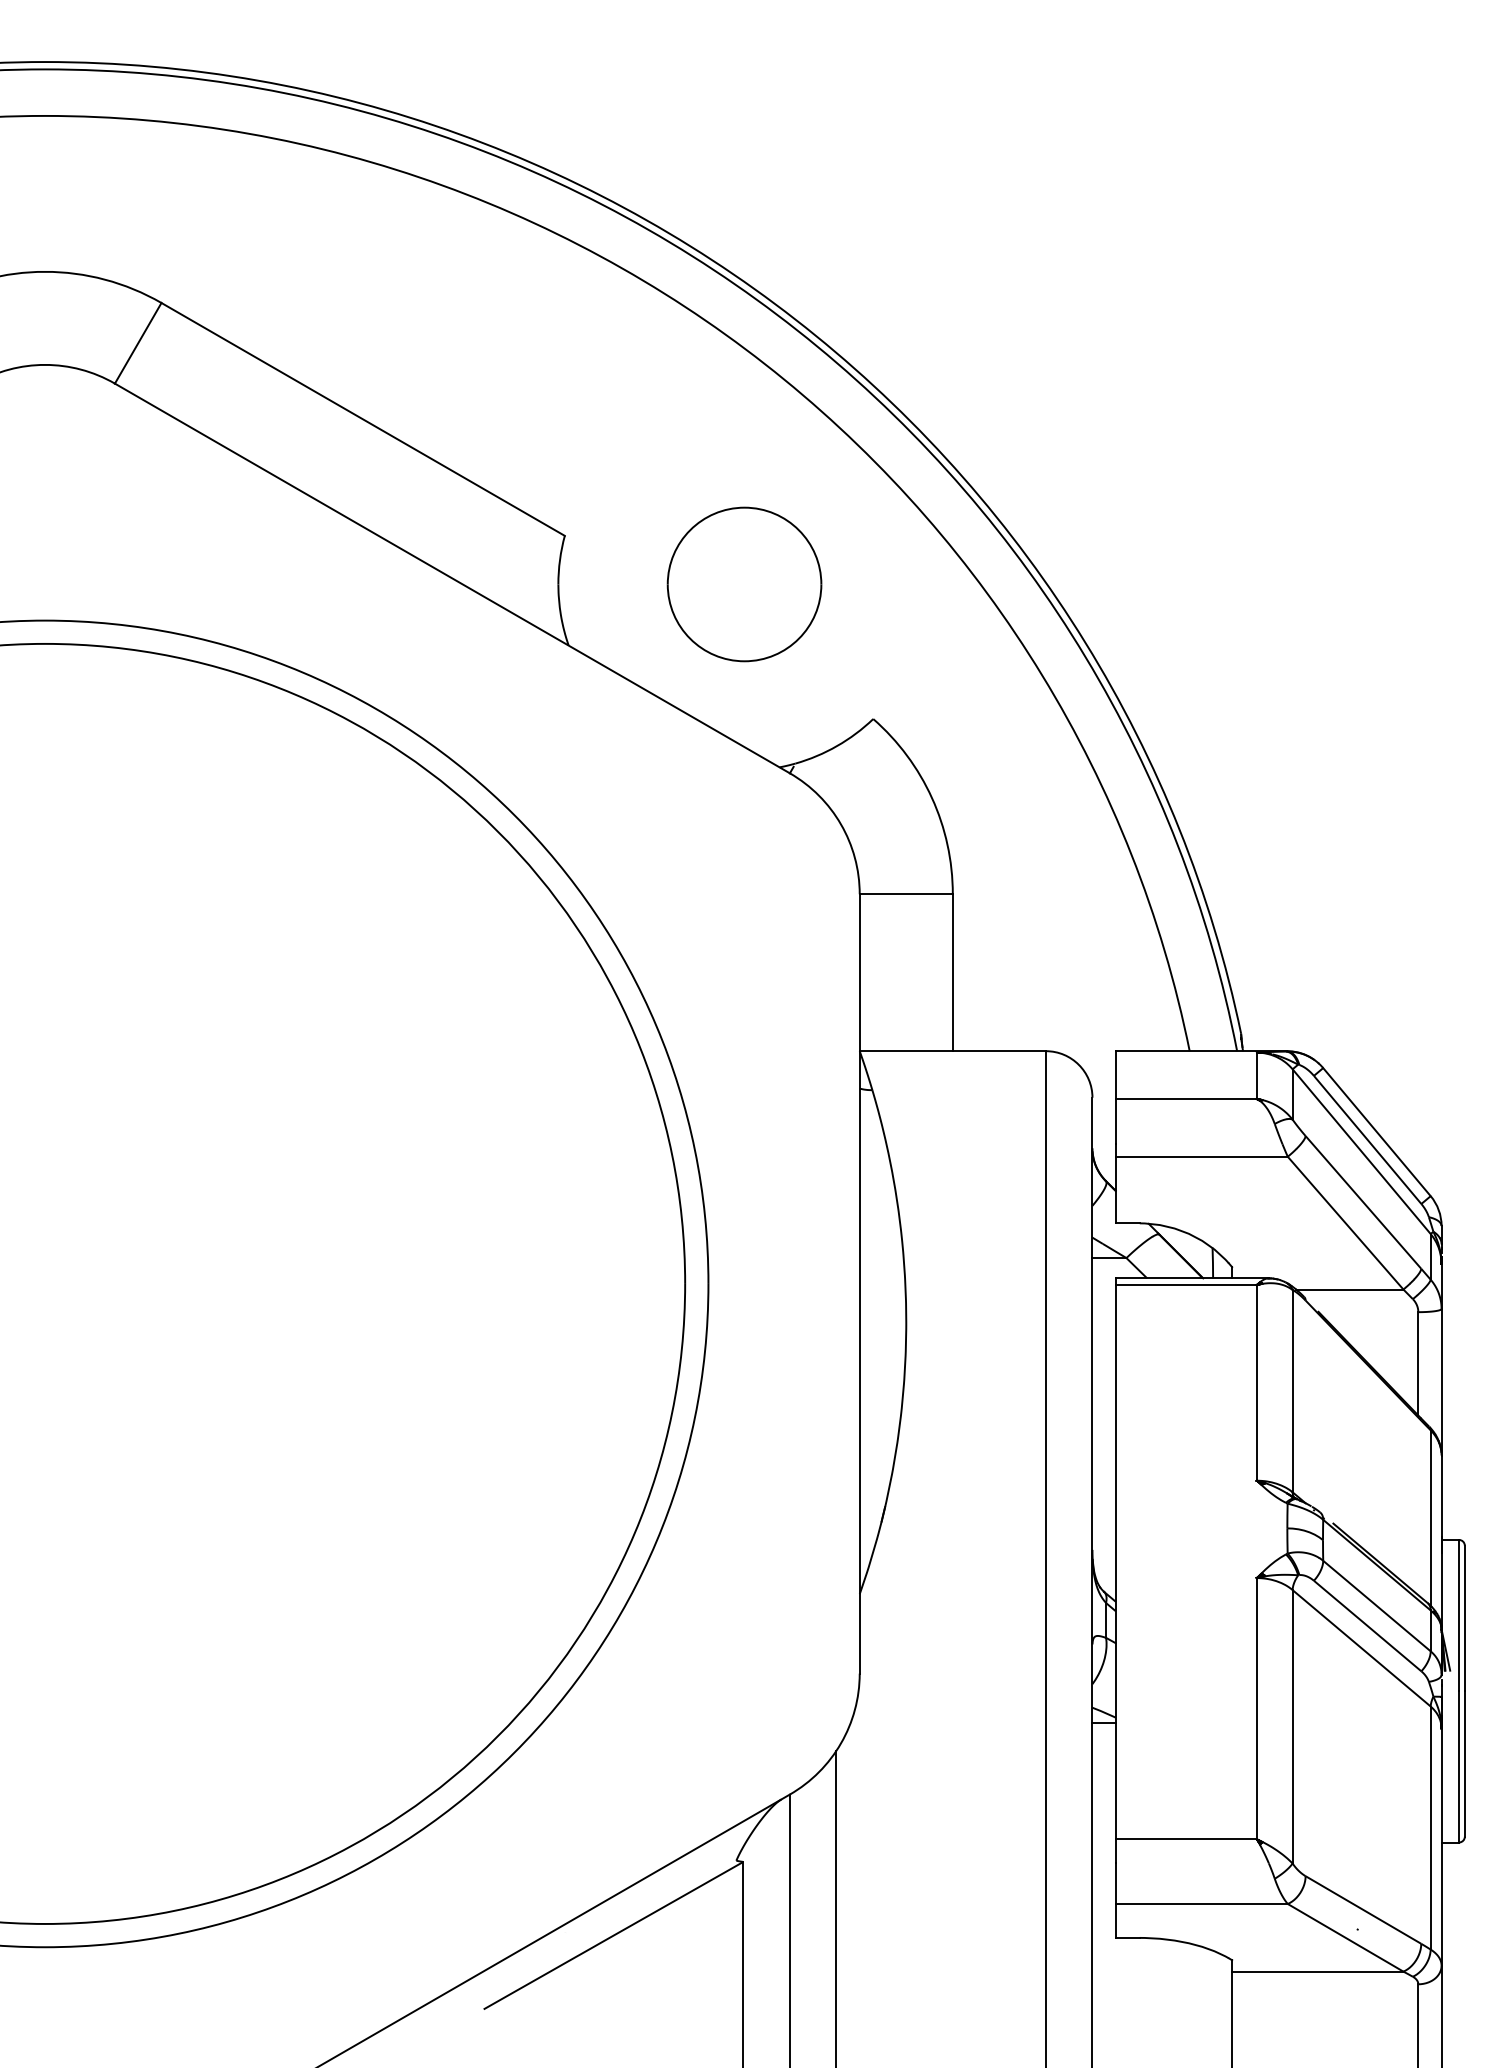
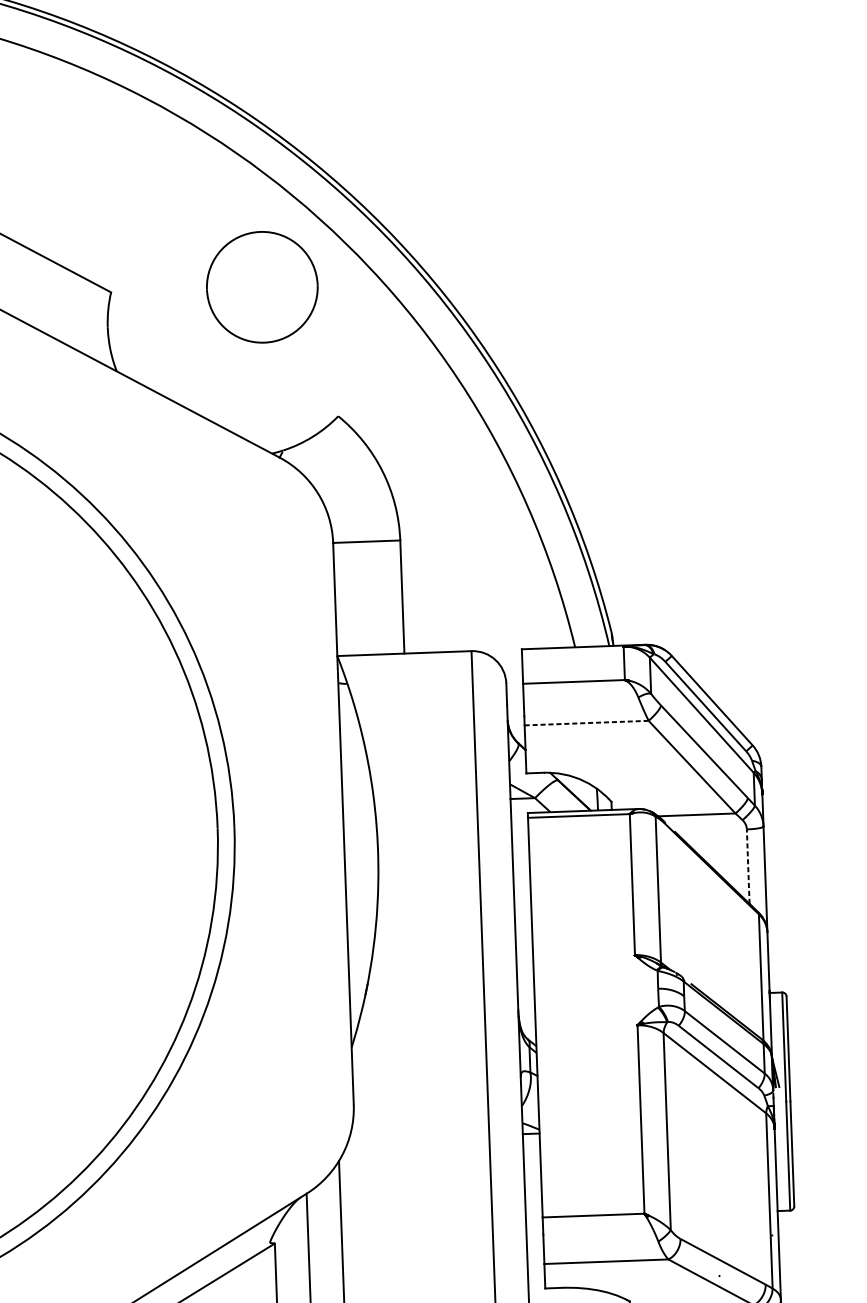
part: (744, 584) -> (262, 287), moved
line: (1201, 1156) -> (586, 722), solid -> dashed
line: (1418, 1363) -> (748, 866), solid -> dashed

